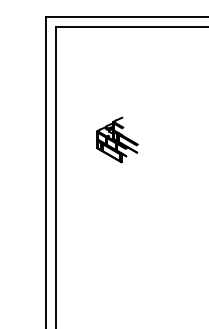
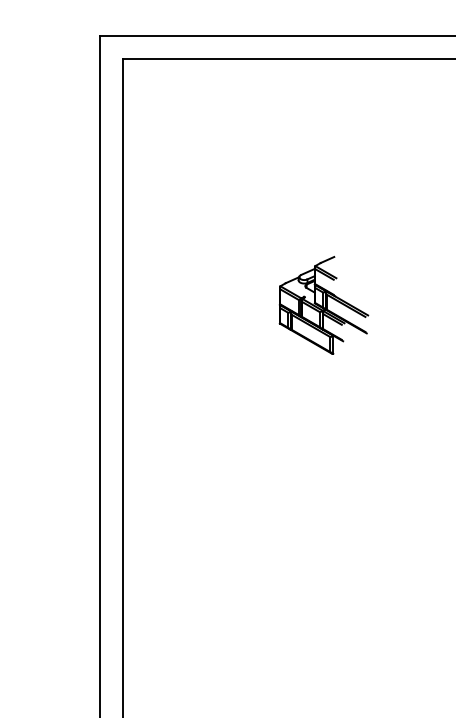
part: (117, 139) -> (324, 304), moved

